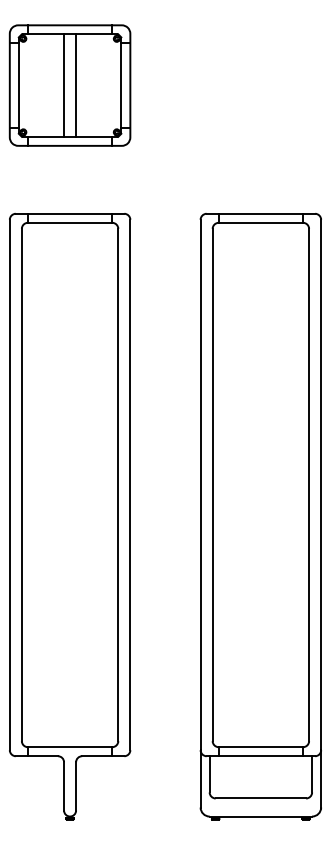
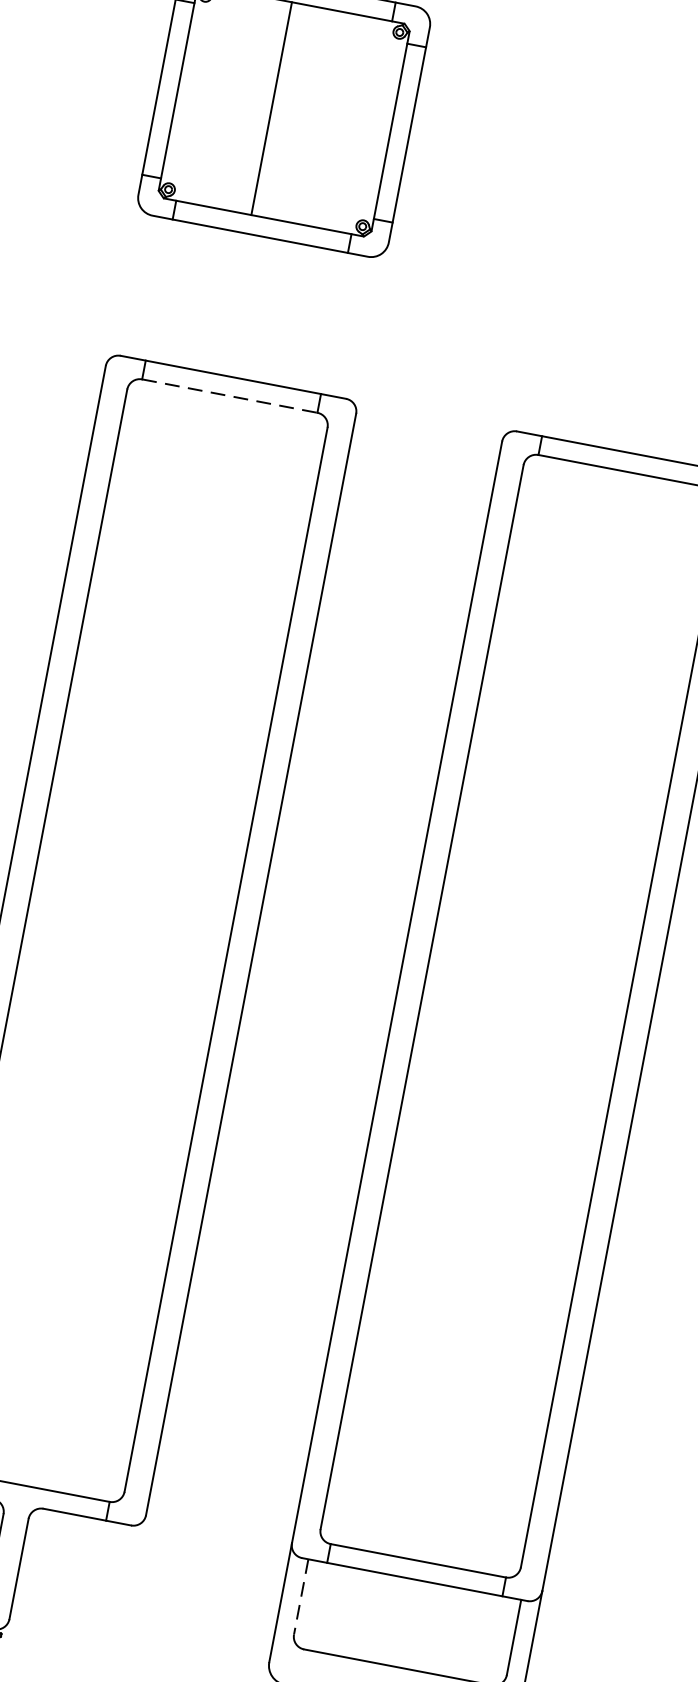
line: (76, 85) -> (297, 113), removed
line: (70, 222) -> (230, 395), solid -> dashed
line: (209, 774) -> (300, 1597), solid -> dashed

